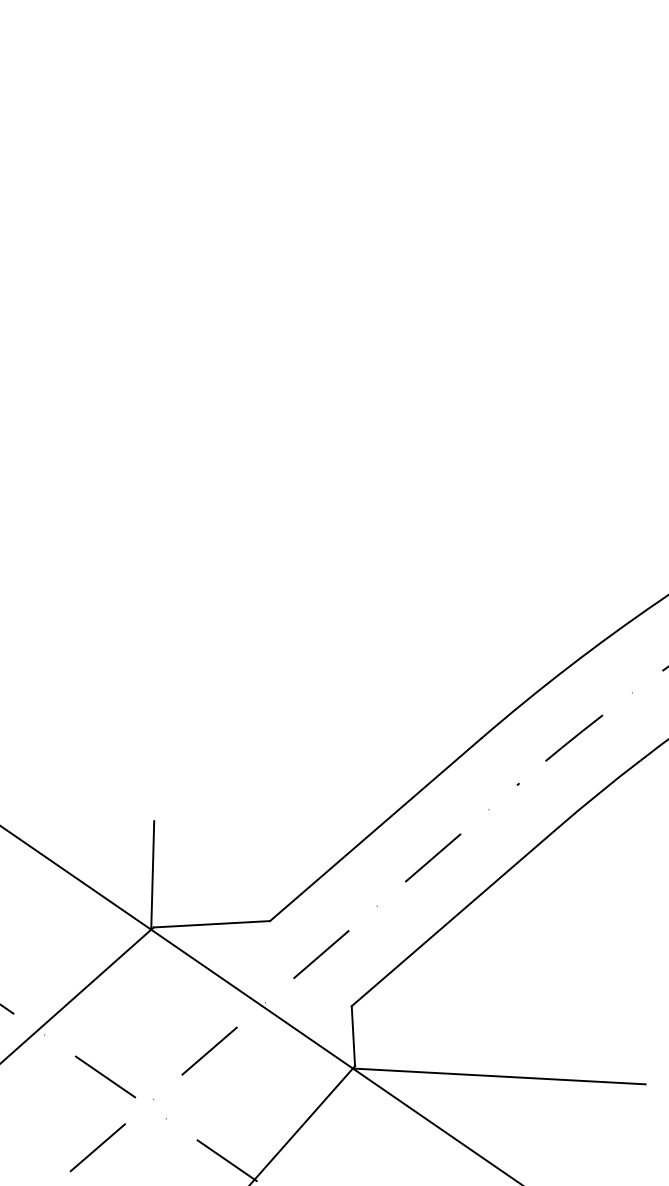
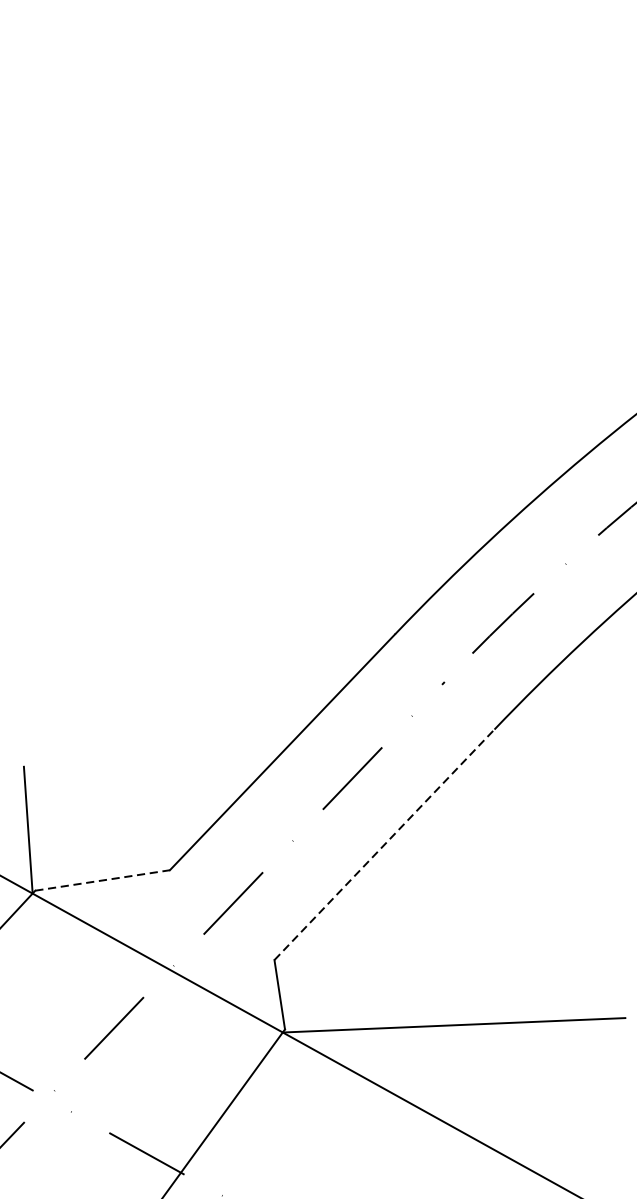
line: (455, 916) -> (385, 844), solid -> dashed
line: (212, 924) -> (103, 880), solid -> dashed

